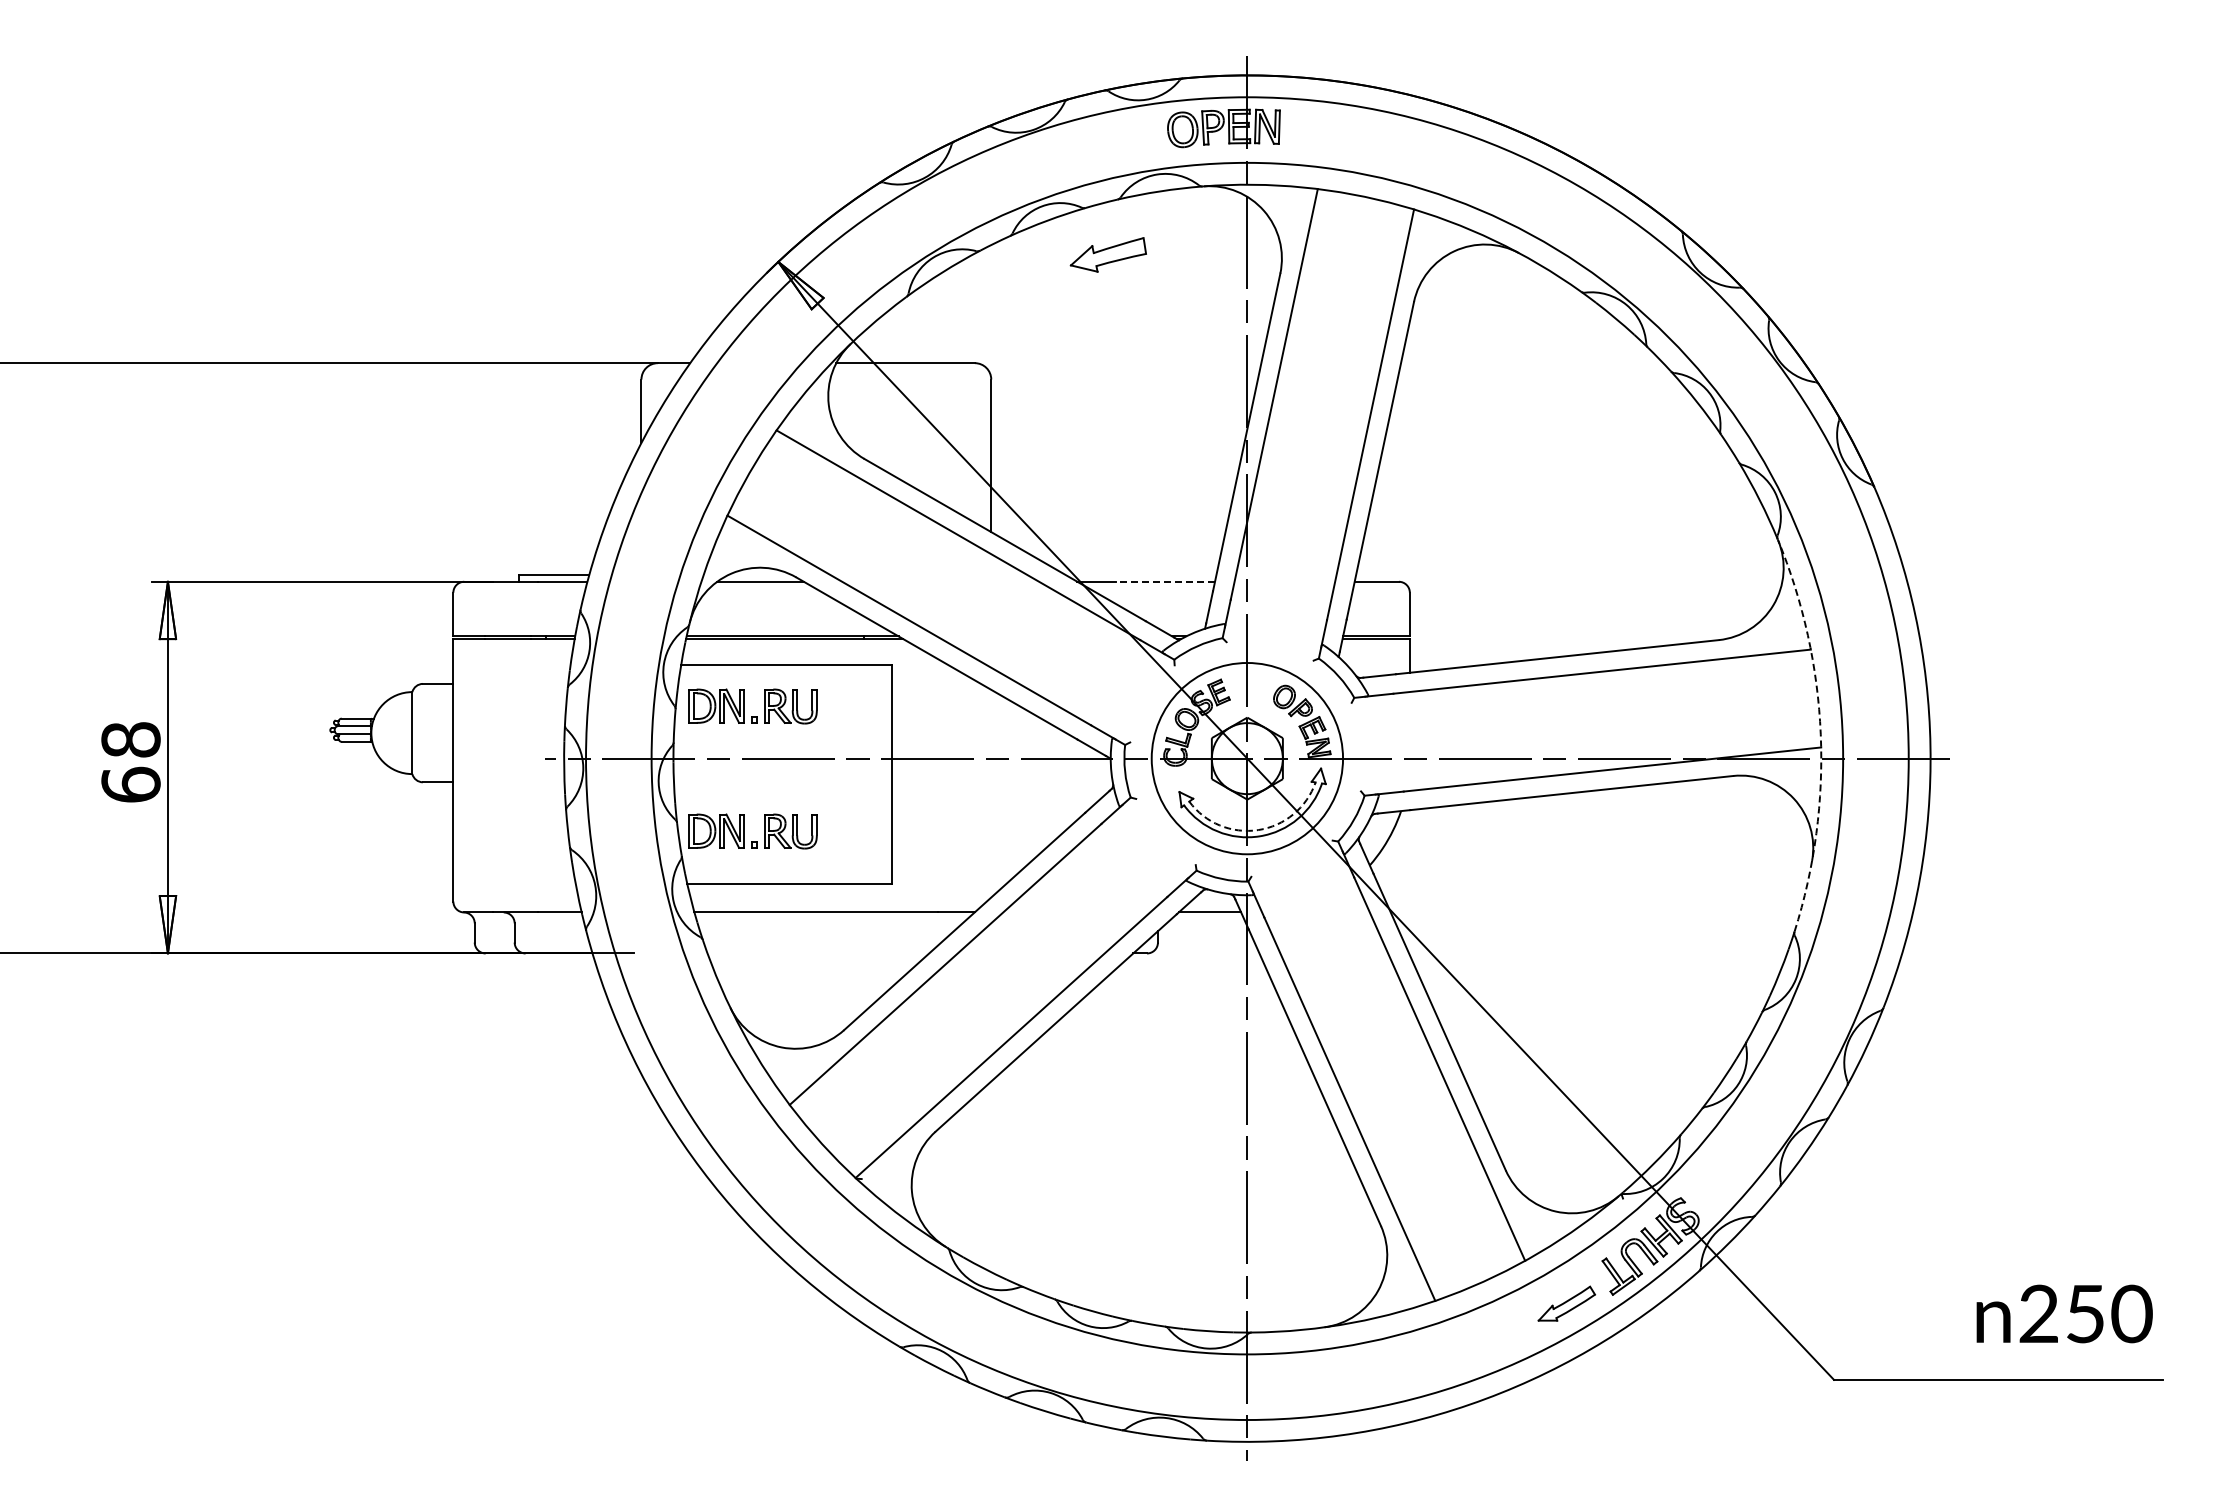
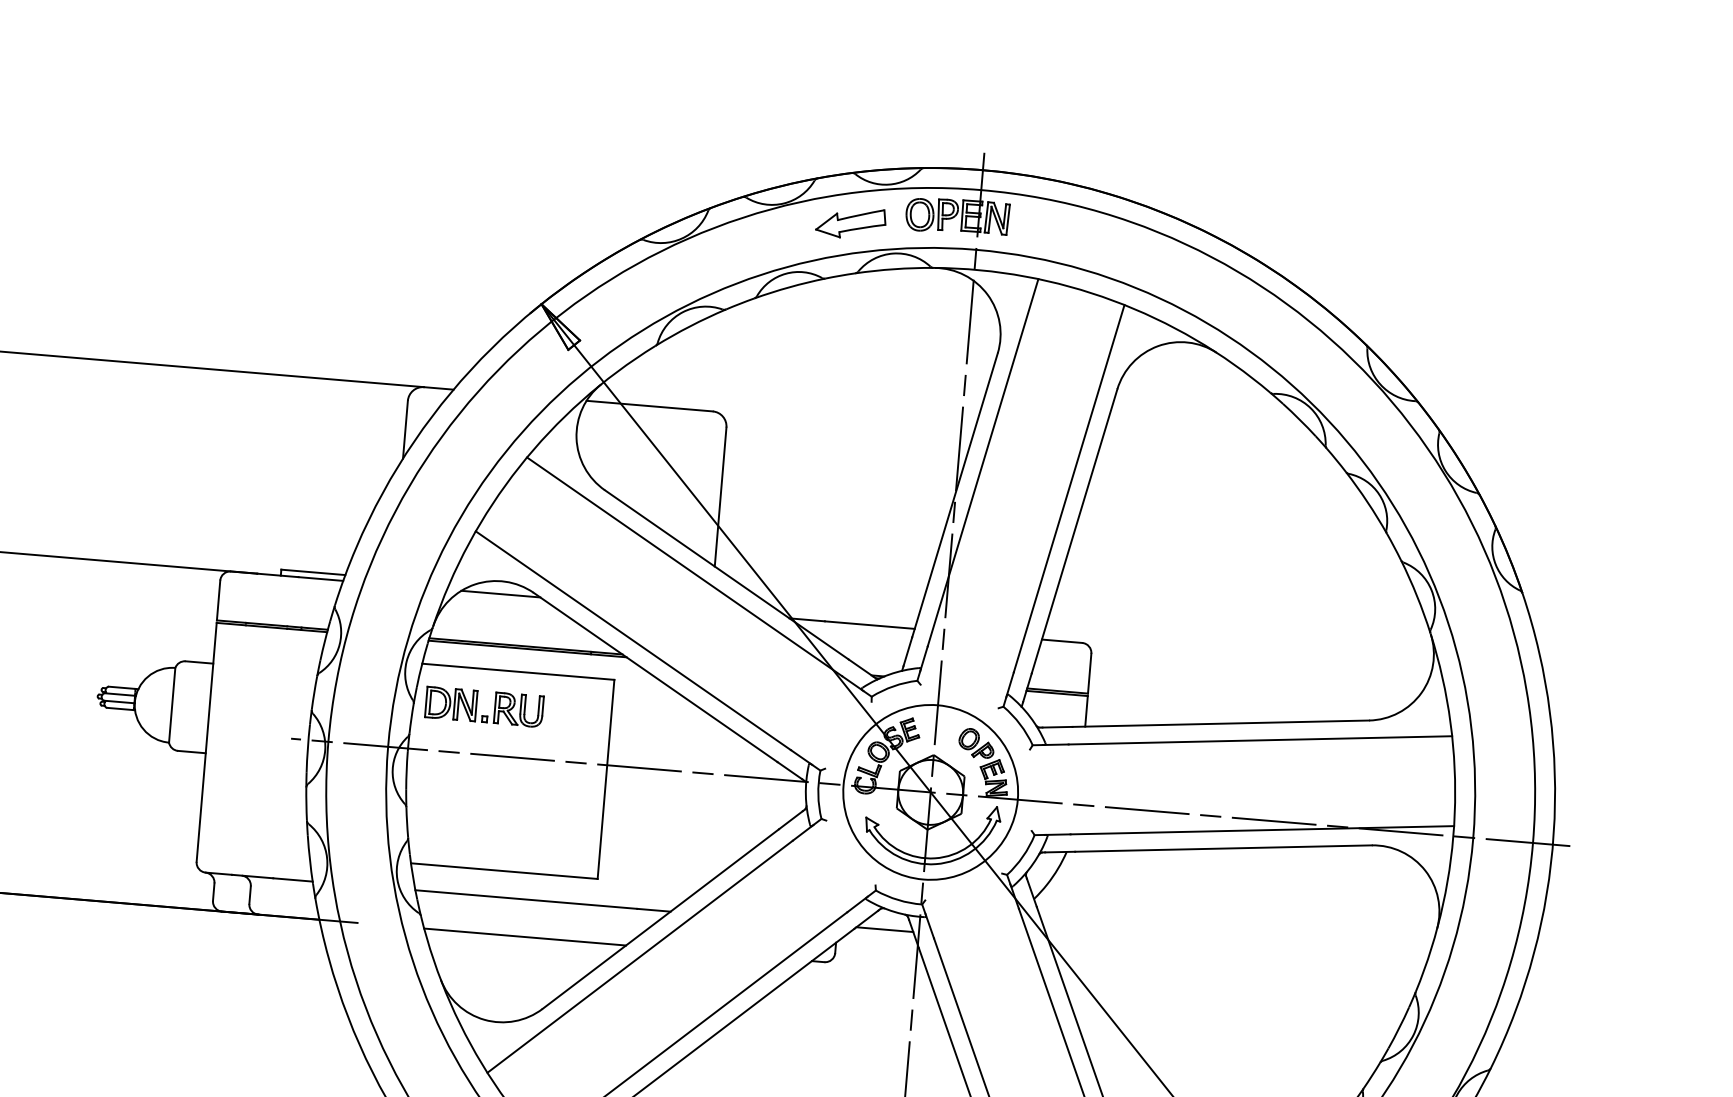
part: (1107, 254) -> (850, 222), moved
line: (1165, 581) -> (869, 624), dashed -> solid
arc: (1820, 734) -> (1454, 814), dashed -> solid
arc: (1258, 830) -> (935, 858), dashed -> solid
part: (744, 831) -> (467, 820), removed
line: (818, 953) -> (525, 937), added

